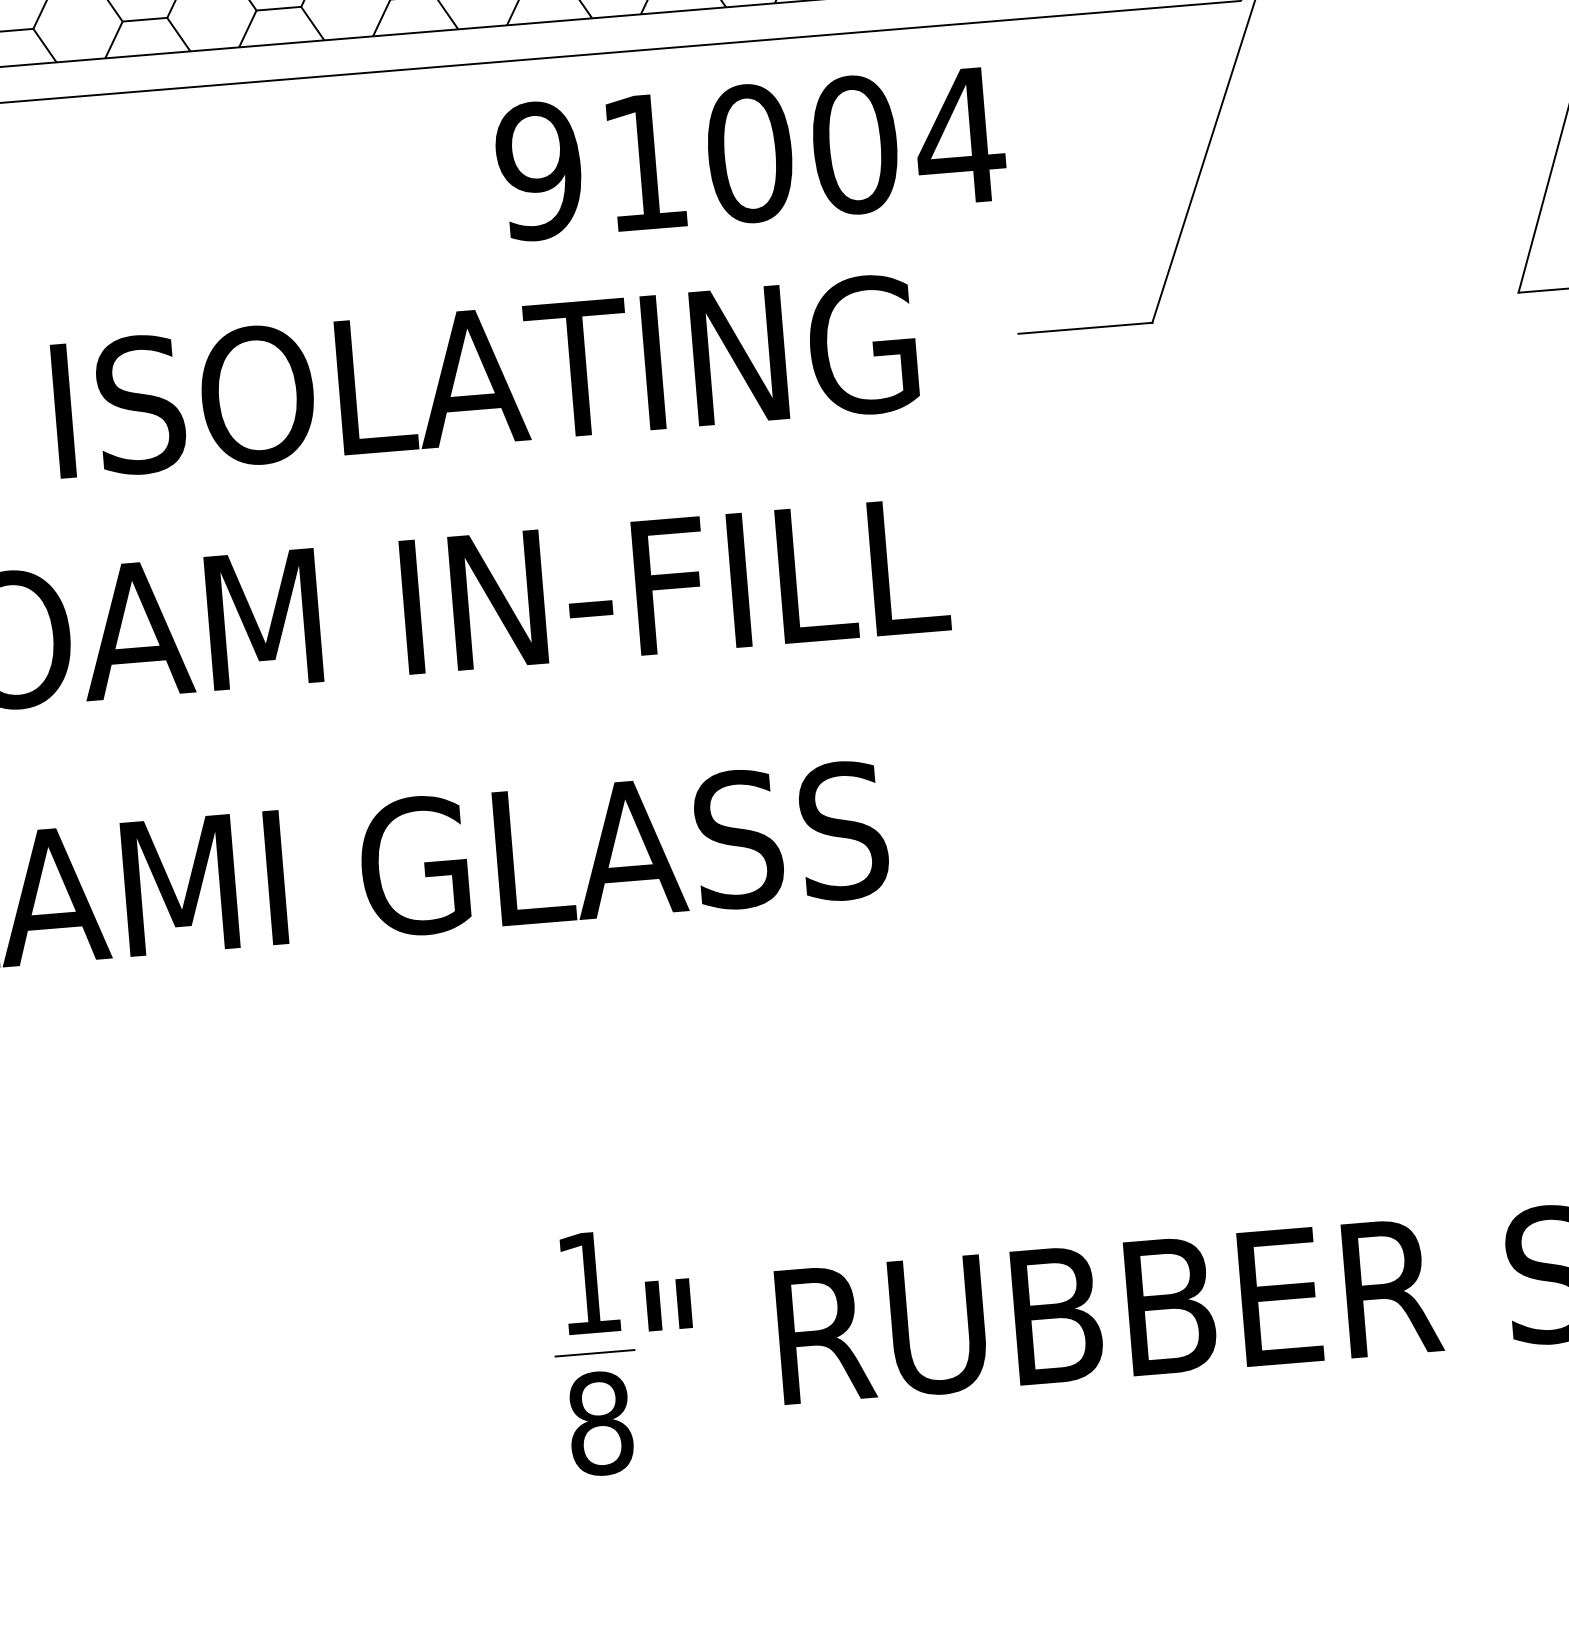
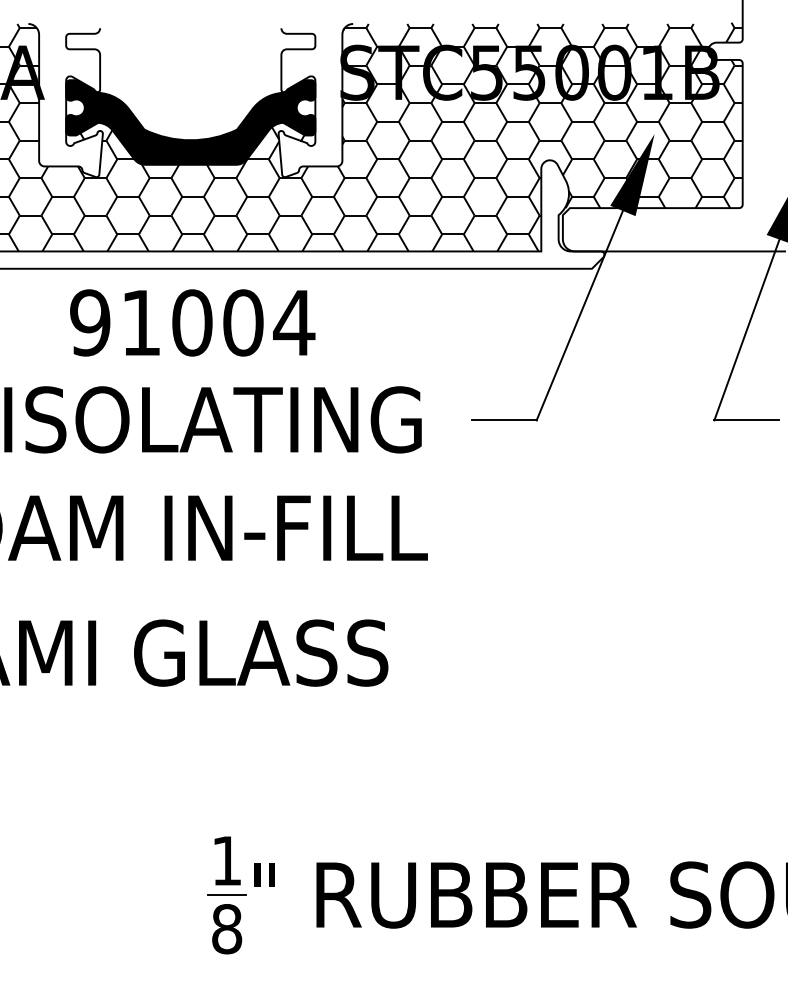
text: (750, 152) -> (192, 322), moved

